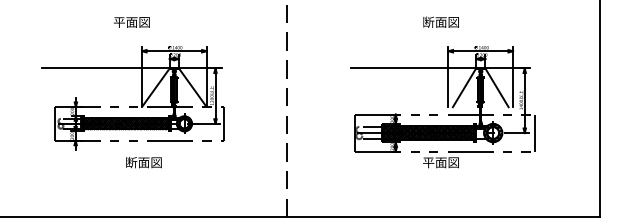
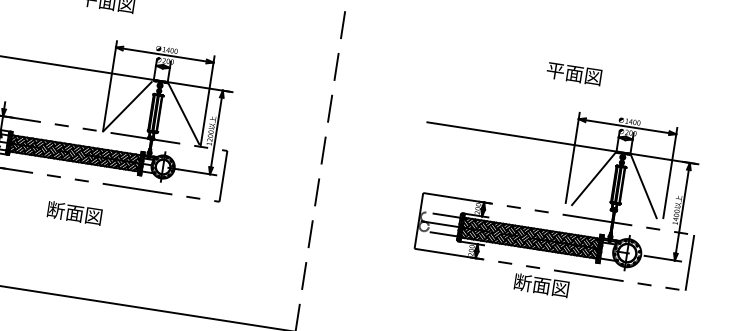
text: (428, 21) -> (555, 69), 断面図 -> 平面図
text: (143, 162) -> (74, 213), moved
text: (428, 162) -> (522, 282), 平面図 -> 断面図

